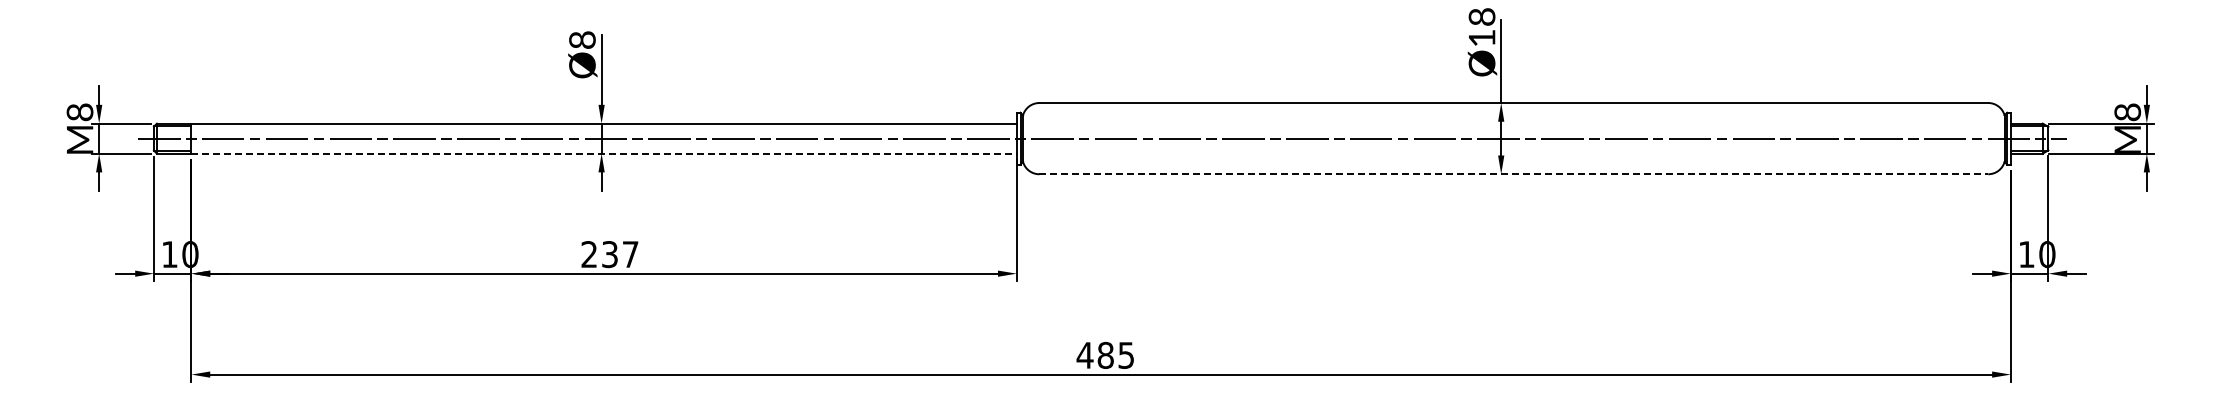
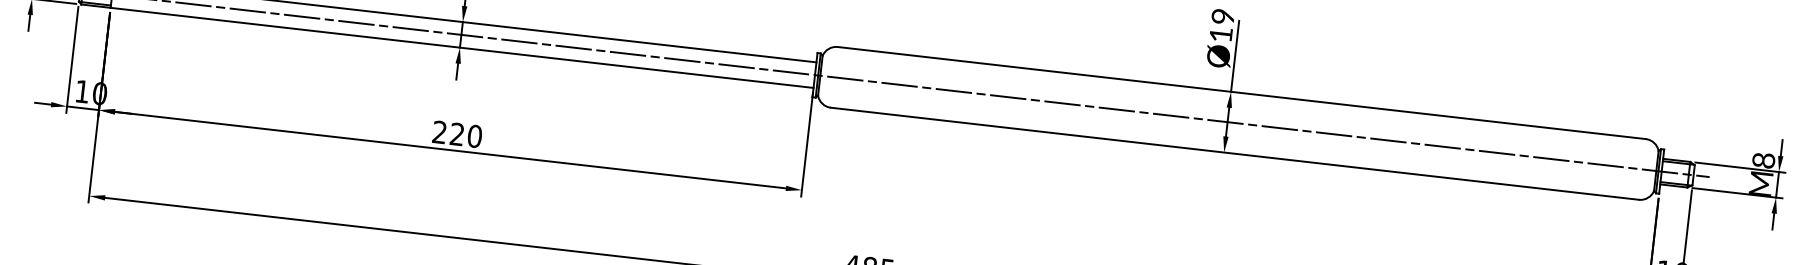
text: (1483, 16) -> (1224, 16), Ø18 -> Ø19
line: (604, 153) -> (462, 47), dashed -> solid
line: (1514, 174) -> (1235, 154), dashed -> solid
text: (620, 254) -> (466, 135), 237 -> 220

